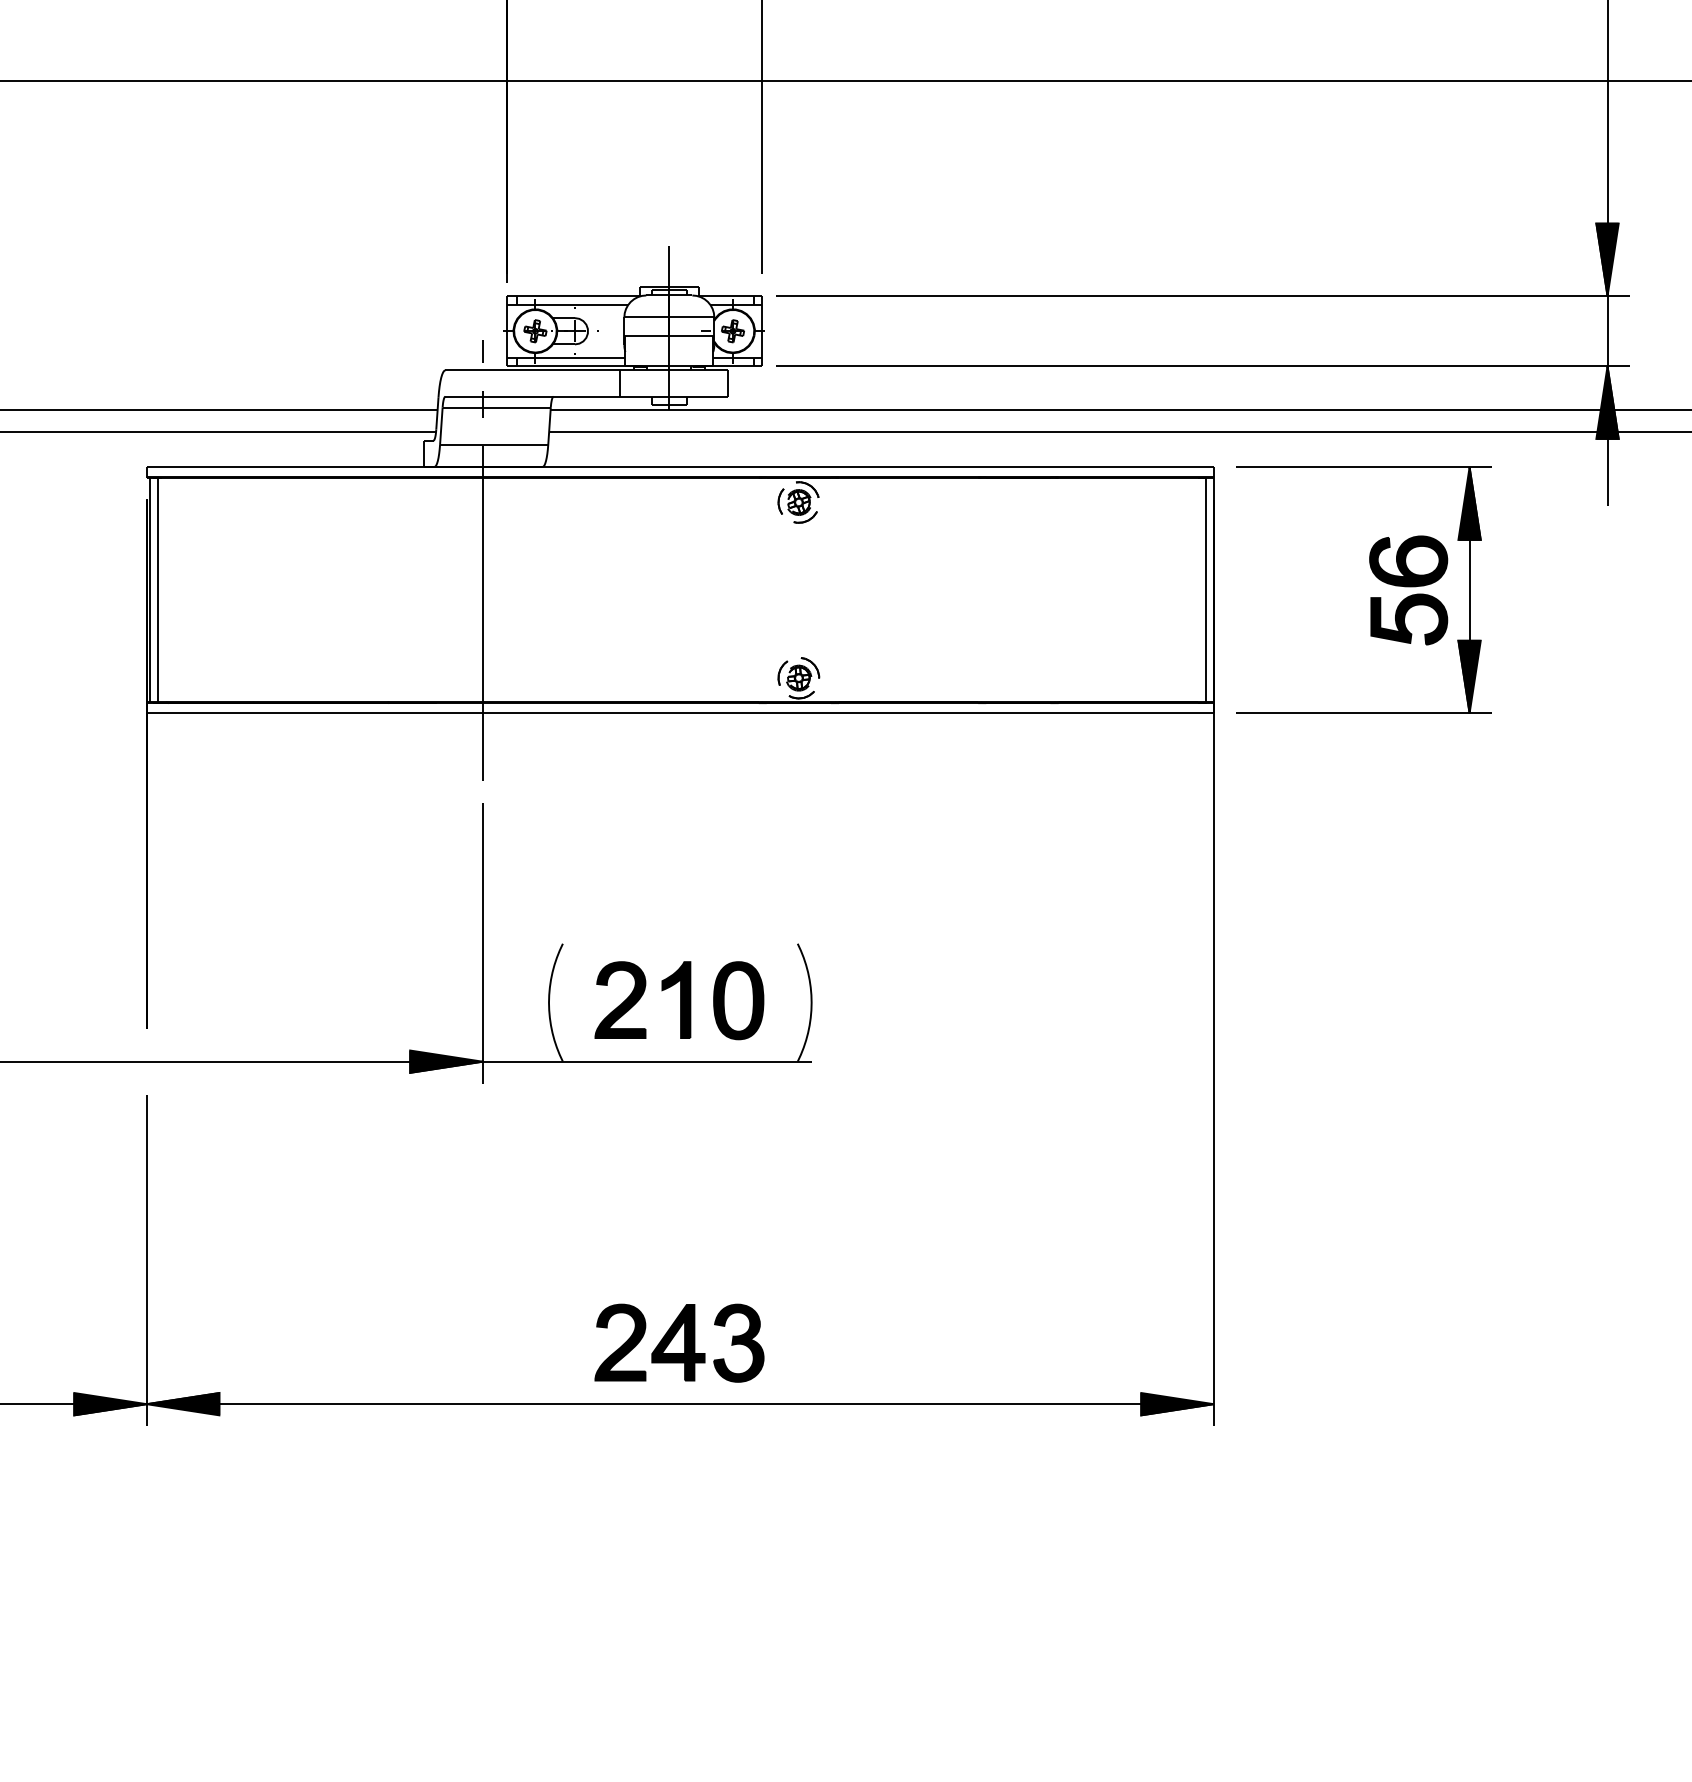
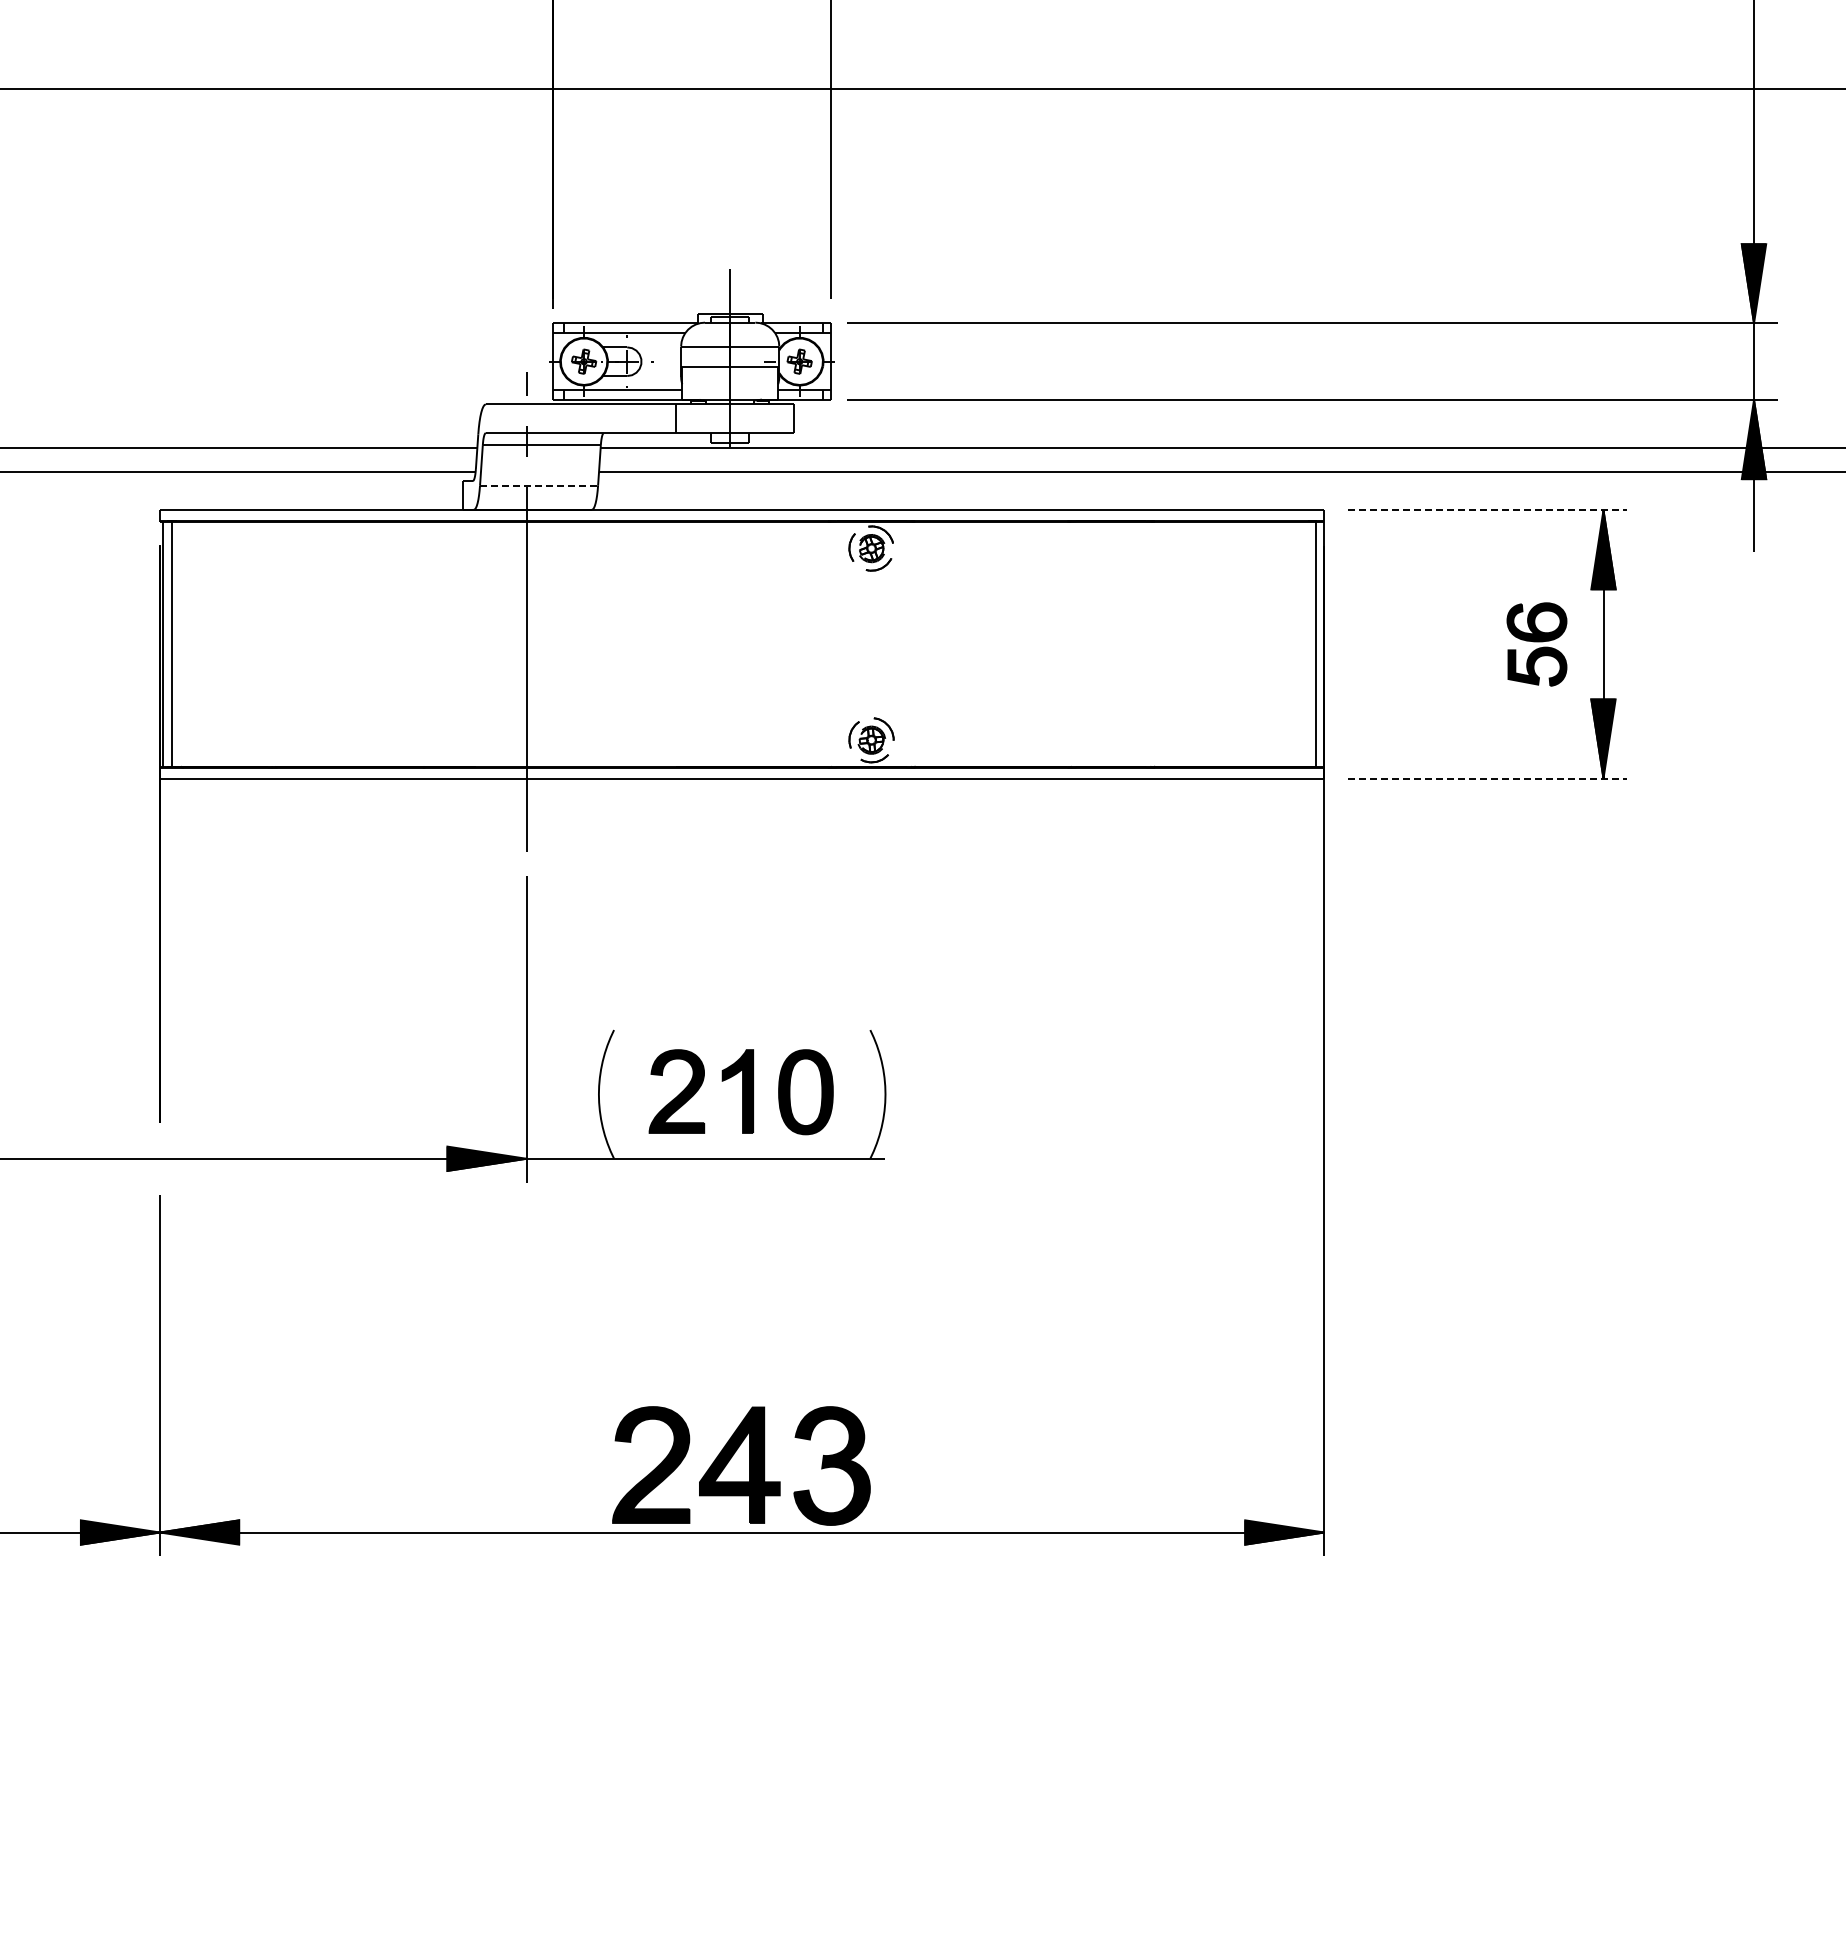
line: (494, 444) -> (539, 485), solid -> dashed
line: (1363, 467) -> (1487, 510), solid -> dashed
part: (1408, 590) -> (1536, 644), size x0.7
line: (1363, 713) -> (1487, 778), solid -> dashed
part: (678, 1342) -> (740, 1465), size x1.4

